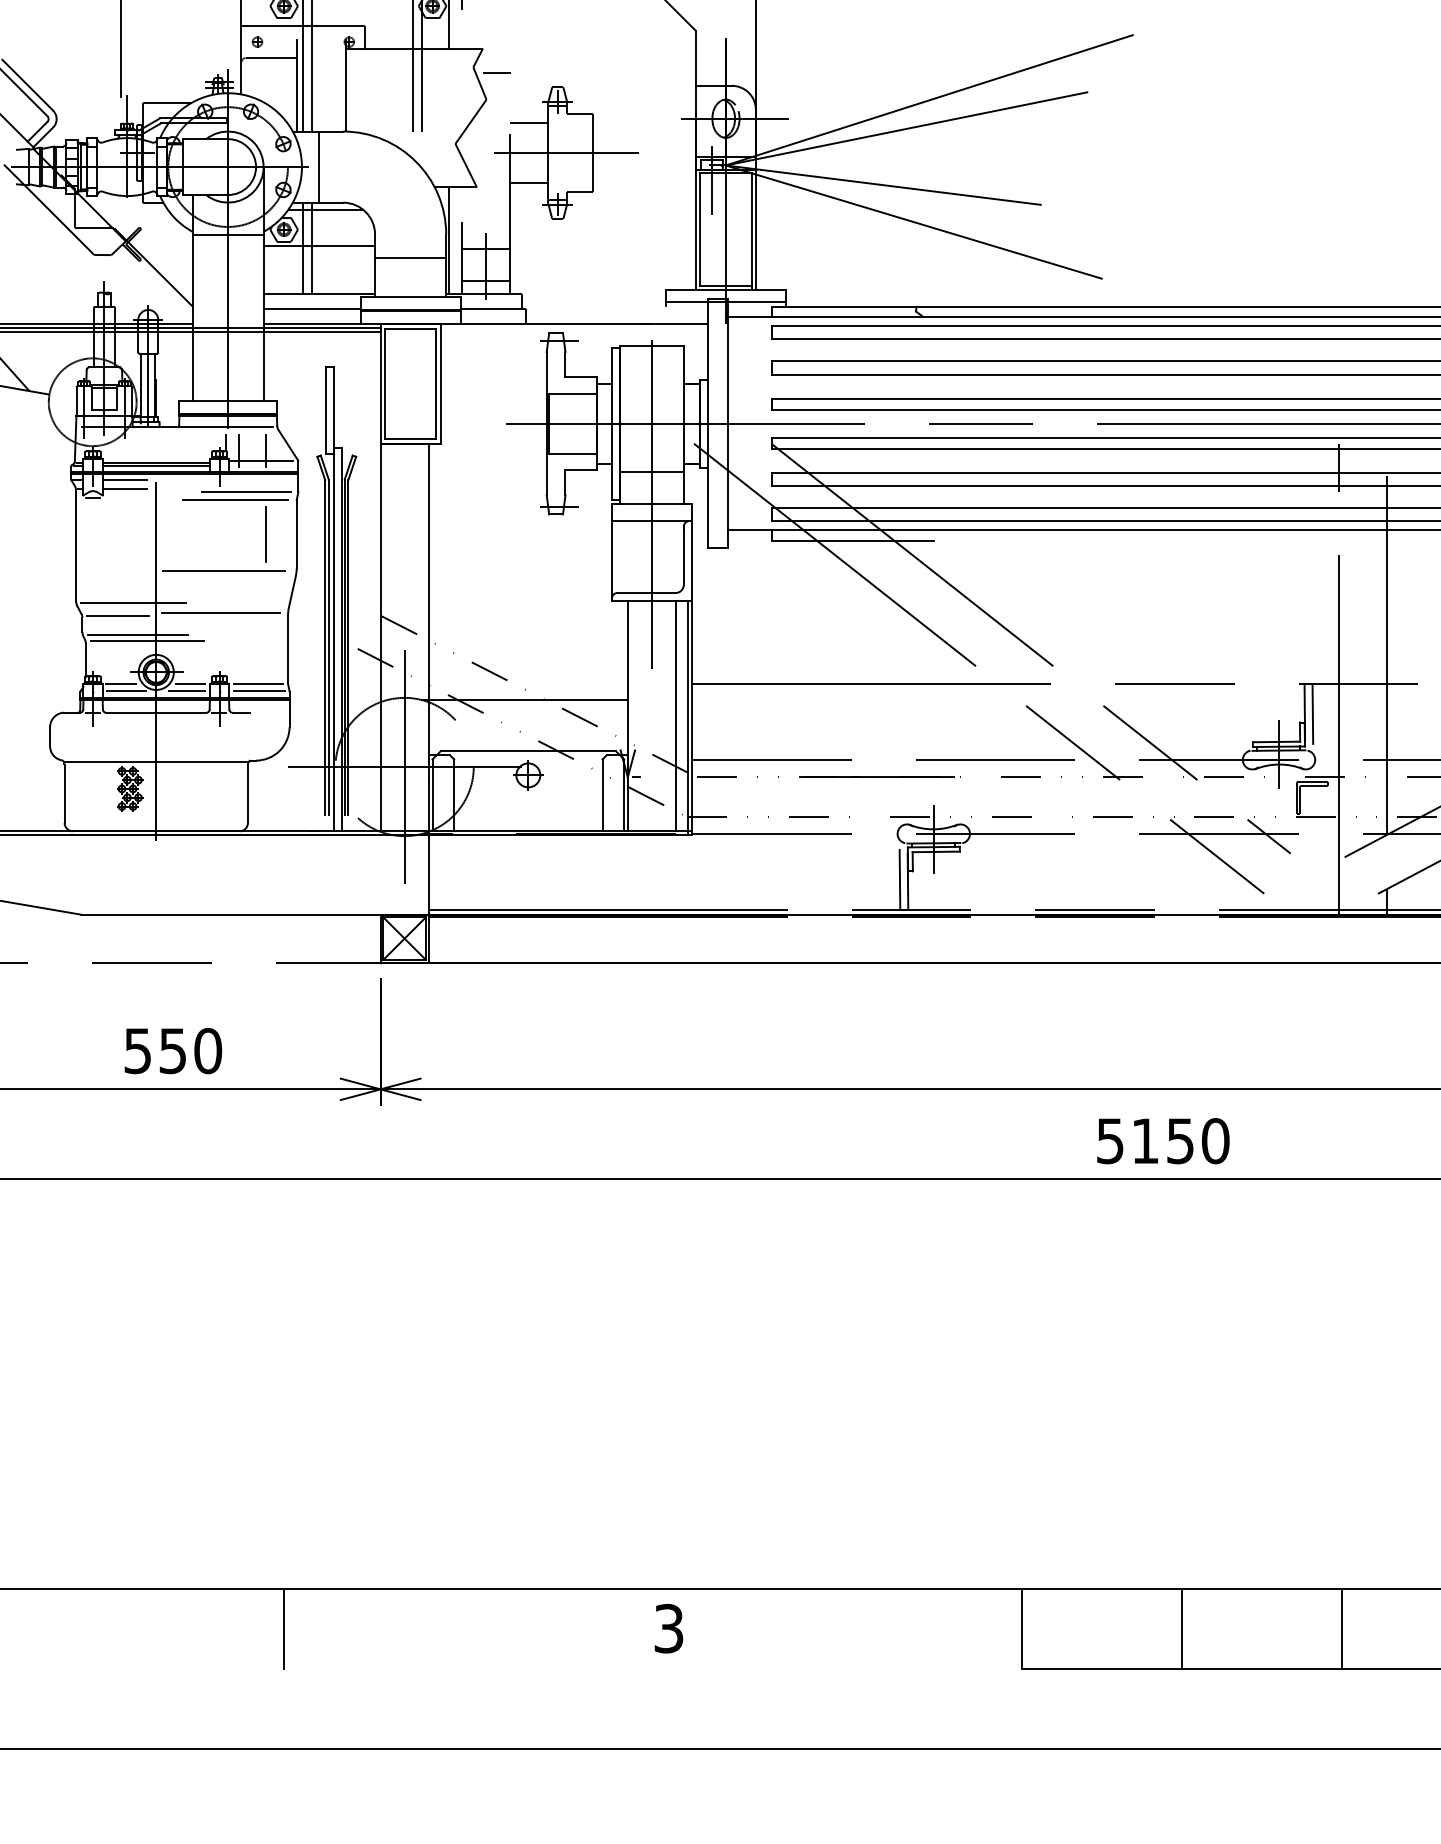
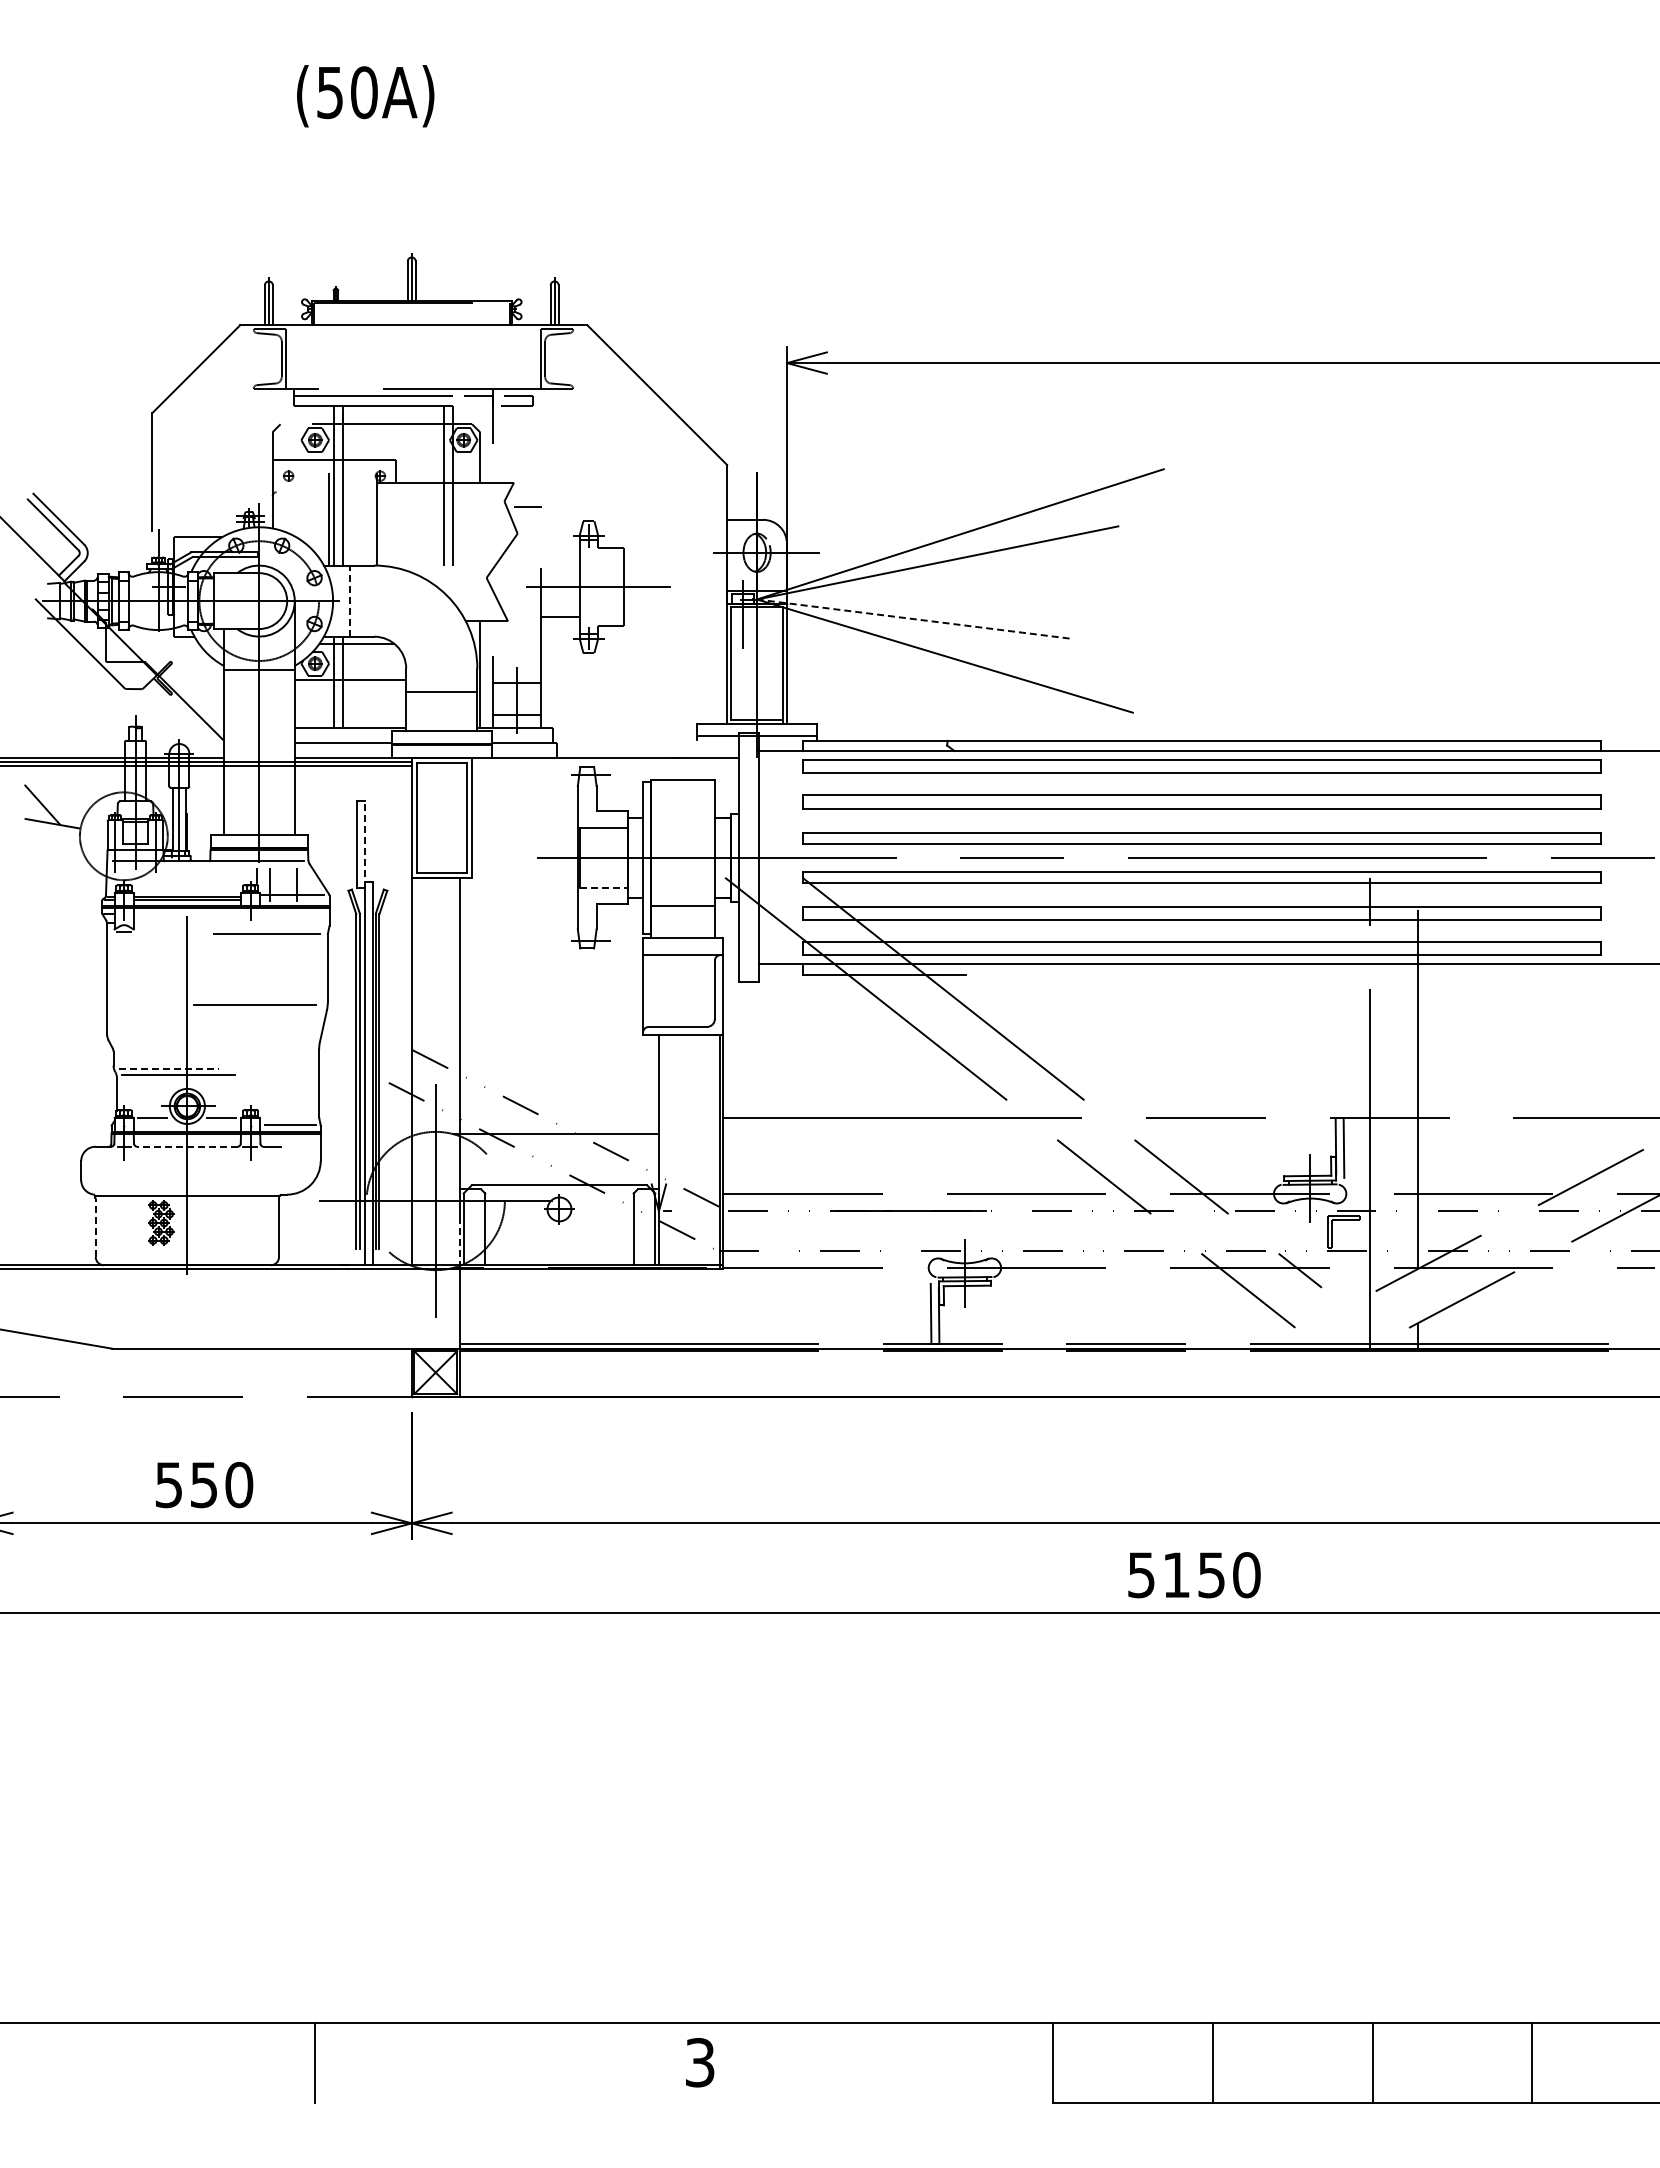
line: (271, 58) -> (302, 492), removed
line: (529, 123) -> (560, 557), removed
line: (319, 167) -> (350, 601), solid -> dashed
line: (883, 185) -> (914, 619), solid -> dashed
line: (333, 410) -> (364, 844), solid -> dashed
line: (573, 453) -> (604, 887), solid -> dashed
line: (124, 480) -> (155, 914), removed
line: (124, 488) -> (155, 922), removed
line: (246, 492) -> (277, 926), removed
line: (652, 504) -> (683, 938), removed
line: (266, 534) -> (297, 968), removed
line: (132, 602) -> (163, 1036), removed
line: (220, 612) -> (251, 1046), removed
line: (117, 615) -> (148, 1049), removed
line: (138, 635) -> (169, 1069), solid -> dashed
line: (258, 684) -> (289, 1118), removed
line: (126, 691) -> (157, 1125), removed
line: (187, 691) -> (218, 1125), removed
line: (155, 712) -> (186, 1146), solid -> dashed
line: (676, 715) -> (707, 1149), removed
line: (64, 793) -> (95, 1227), solid -> dashed
line: (428, 809) -> (459, 1243), solid -> dashed

